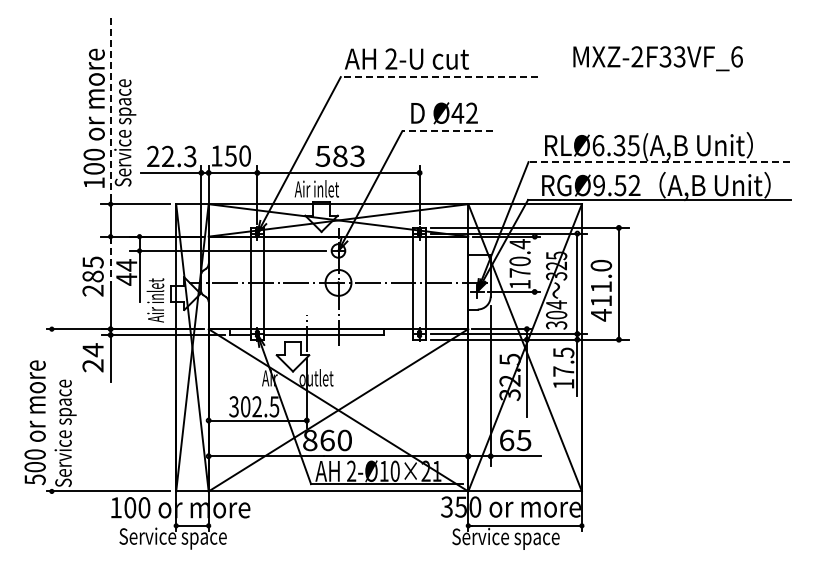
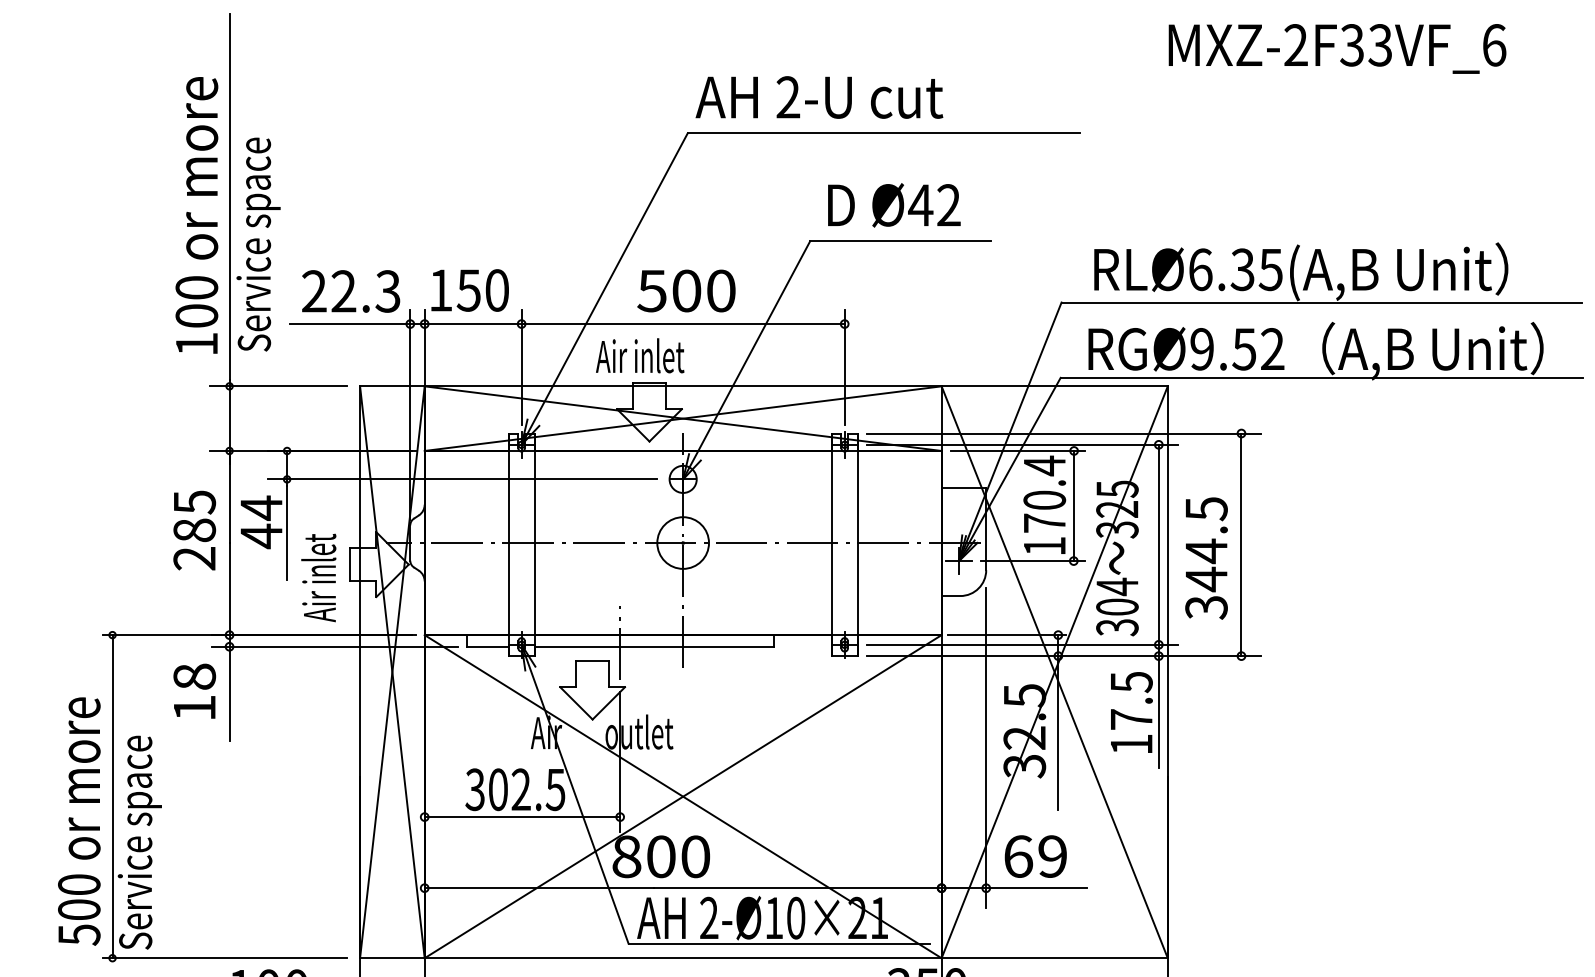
text: (657, 58) -> (1336, 48), moved
line: (439, 77) -> (884, 134), dashed -> solid
line: (110, 108) -> (229, 195), dashed -> solid
line: (447, 131) -> (900, 241), dashed -> solid
text: (348, 155) -> (703, 289), 583 -> 500
line: (659, 162) -> (1322, 303), dashed -> solid
line: (110, 260) -> (229, 498), dashed -> solid
line: (534, 263) -> (1073, 504), added
text: (601, 290) -> (1206, 558), 411.0 -> 344.5
text: (92, 357) -> (193, 691), 24 -> 18
line: (51, 410) -> (111, 797), added
text: (523, 439) -> (1051, 854), 65 -> 69
text: (327, 440) -> (661, 856), 860 -> 800

